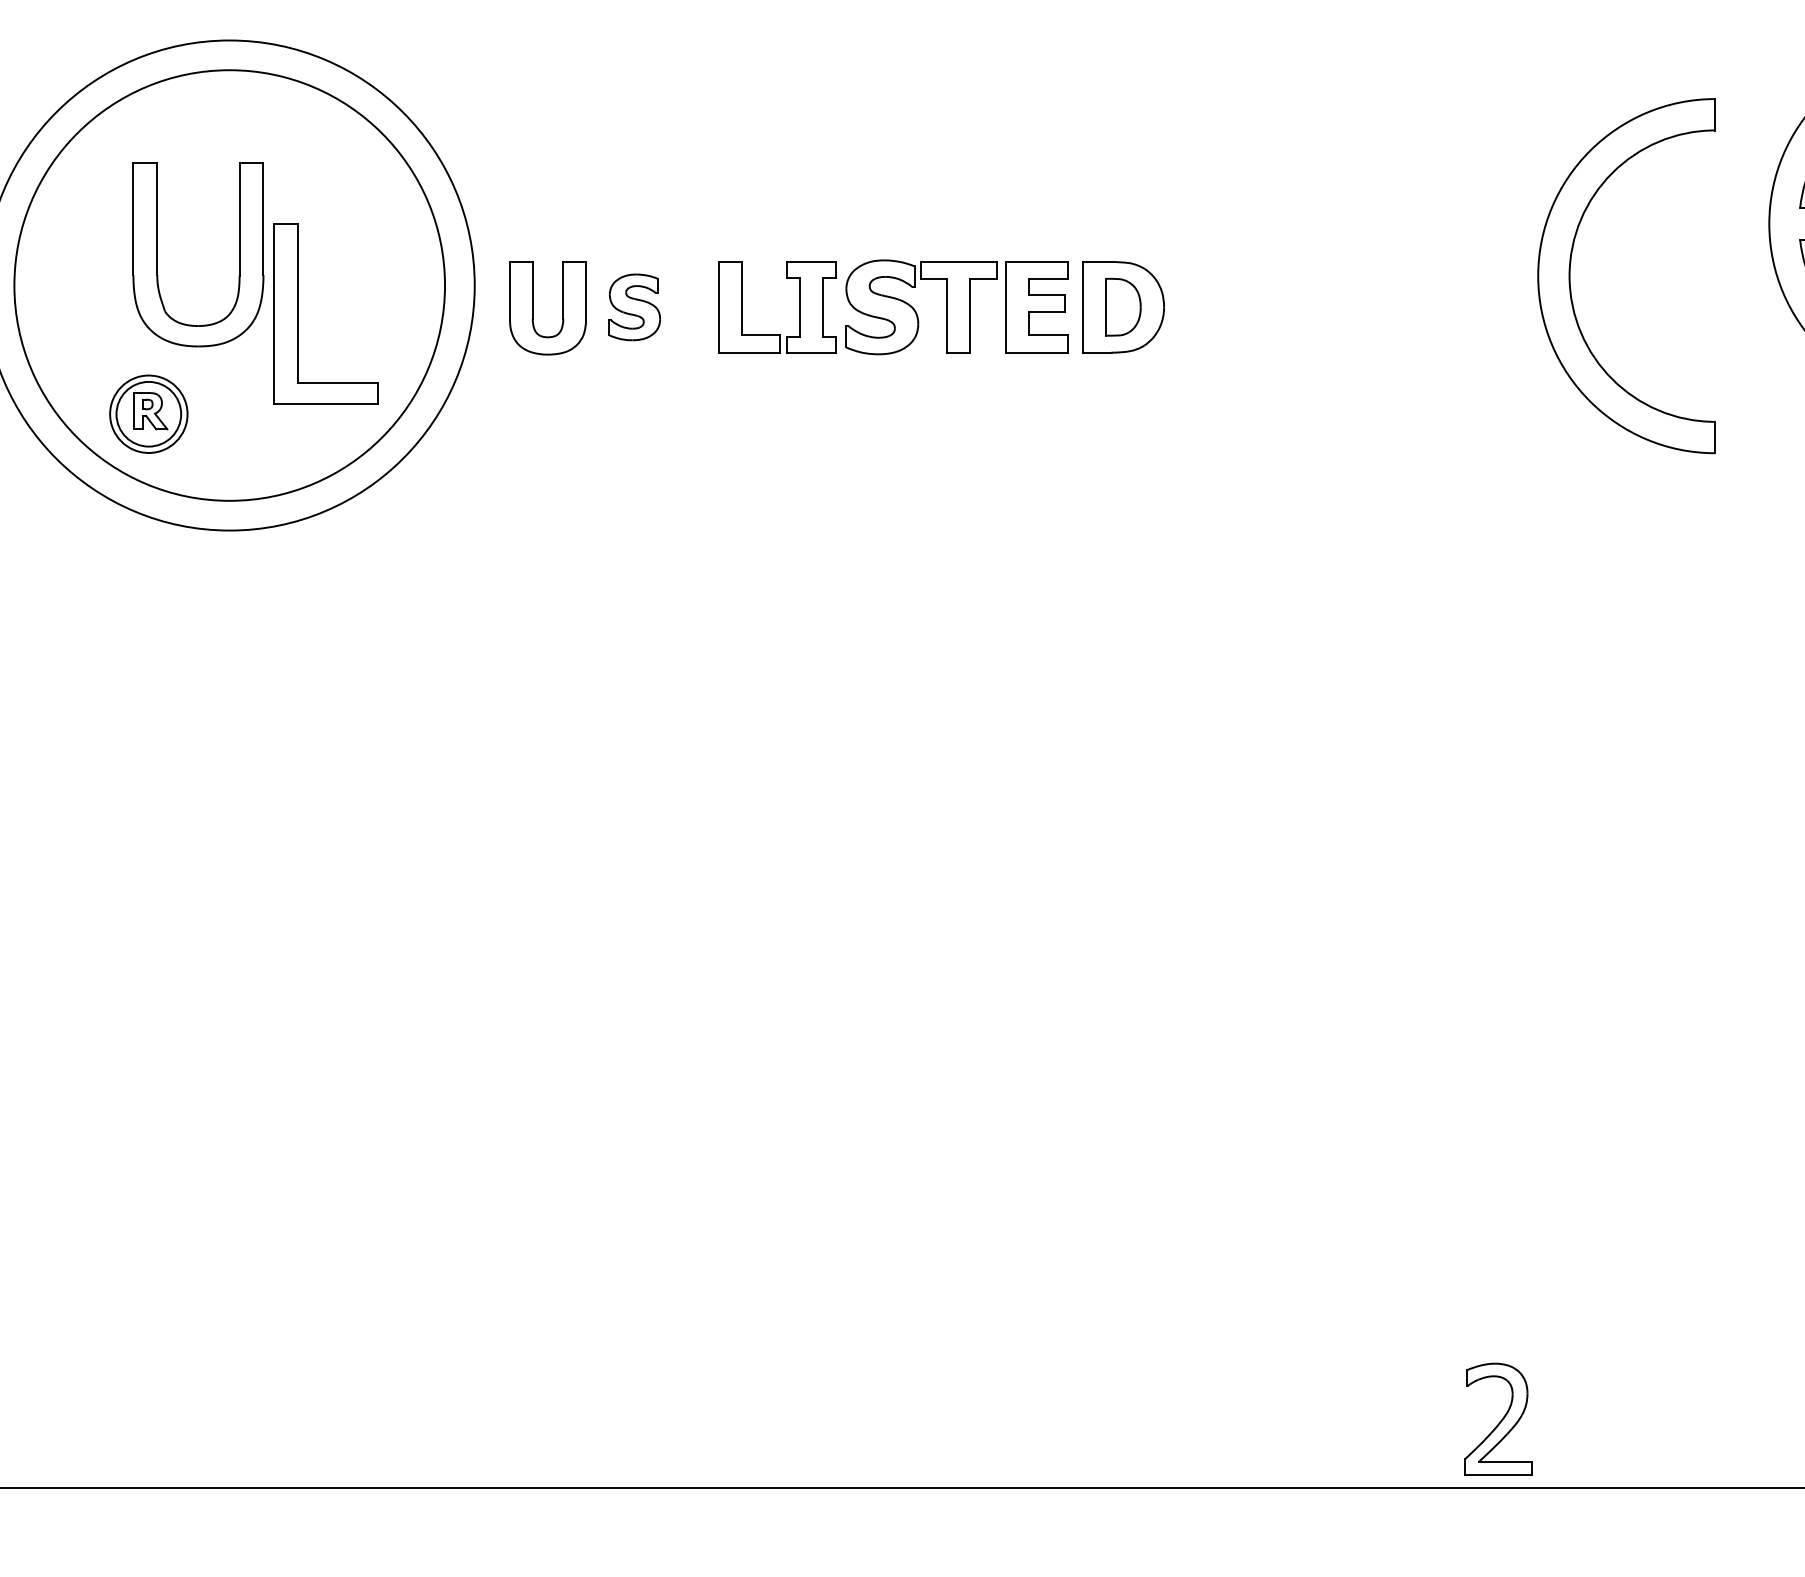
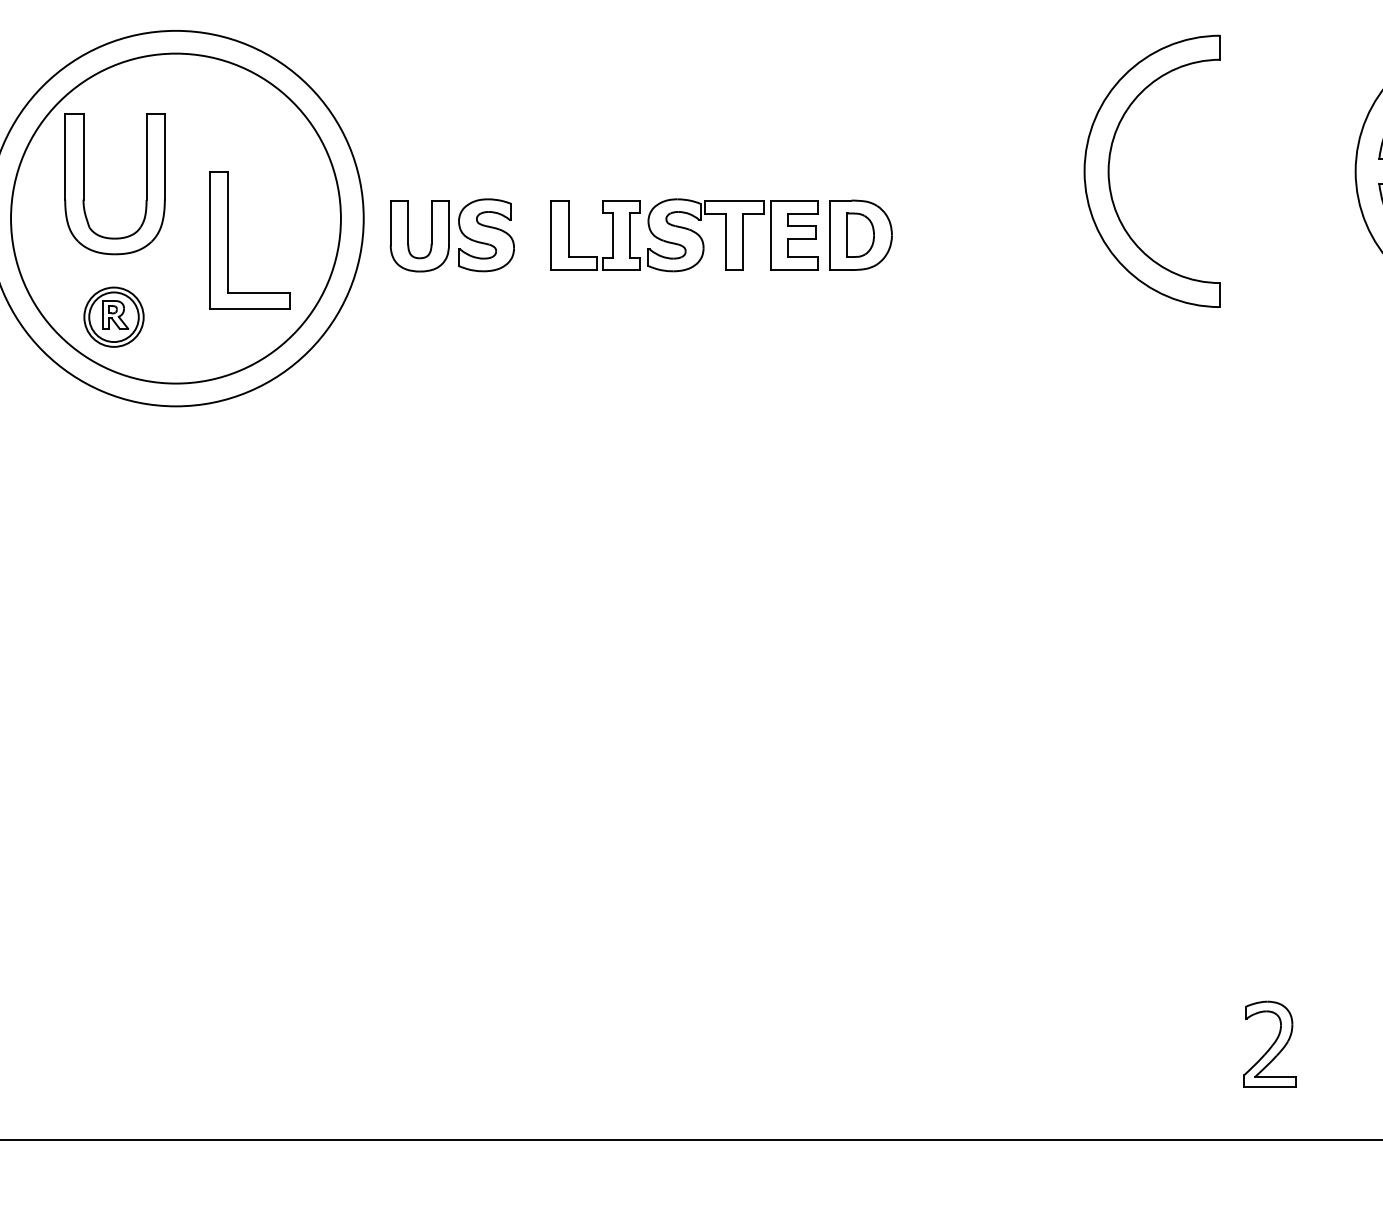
part: (158, 255) -> (84, 184), moved
part: (1572, 263) -> (1110, 161), moved
part: (634, 307) -> (486, 235), size x1.43
part: (1497, 1418) -> (1269, 1043), moved

